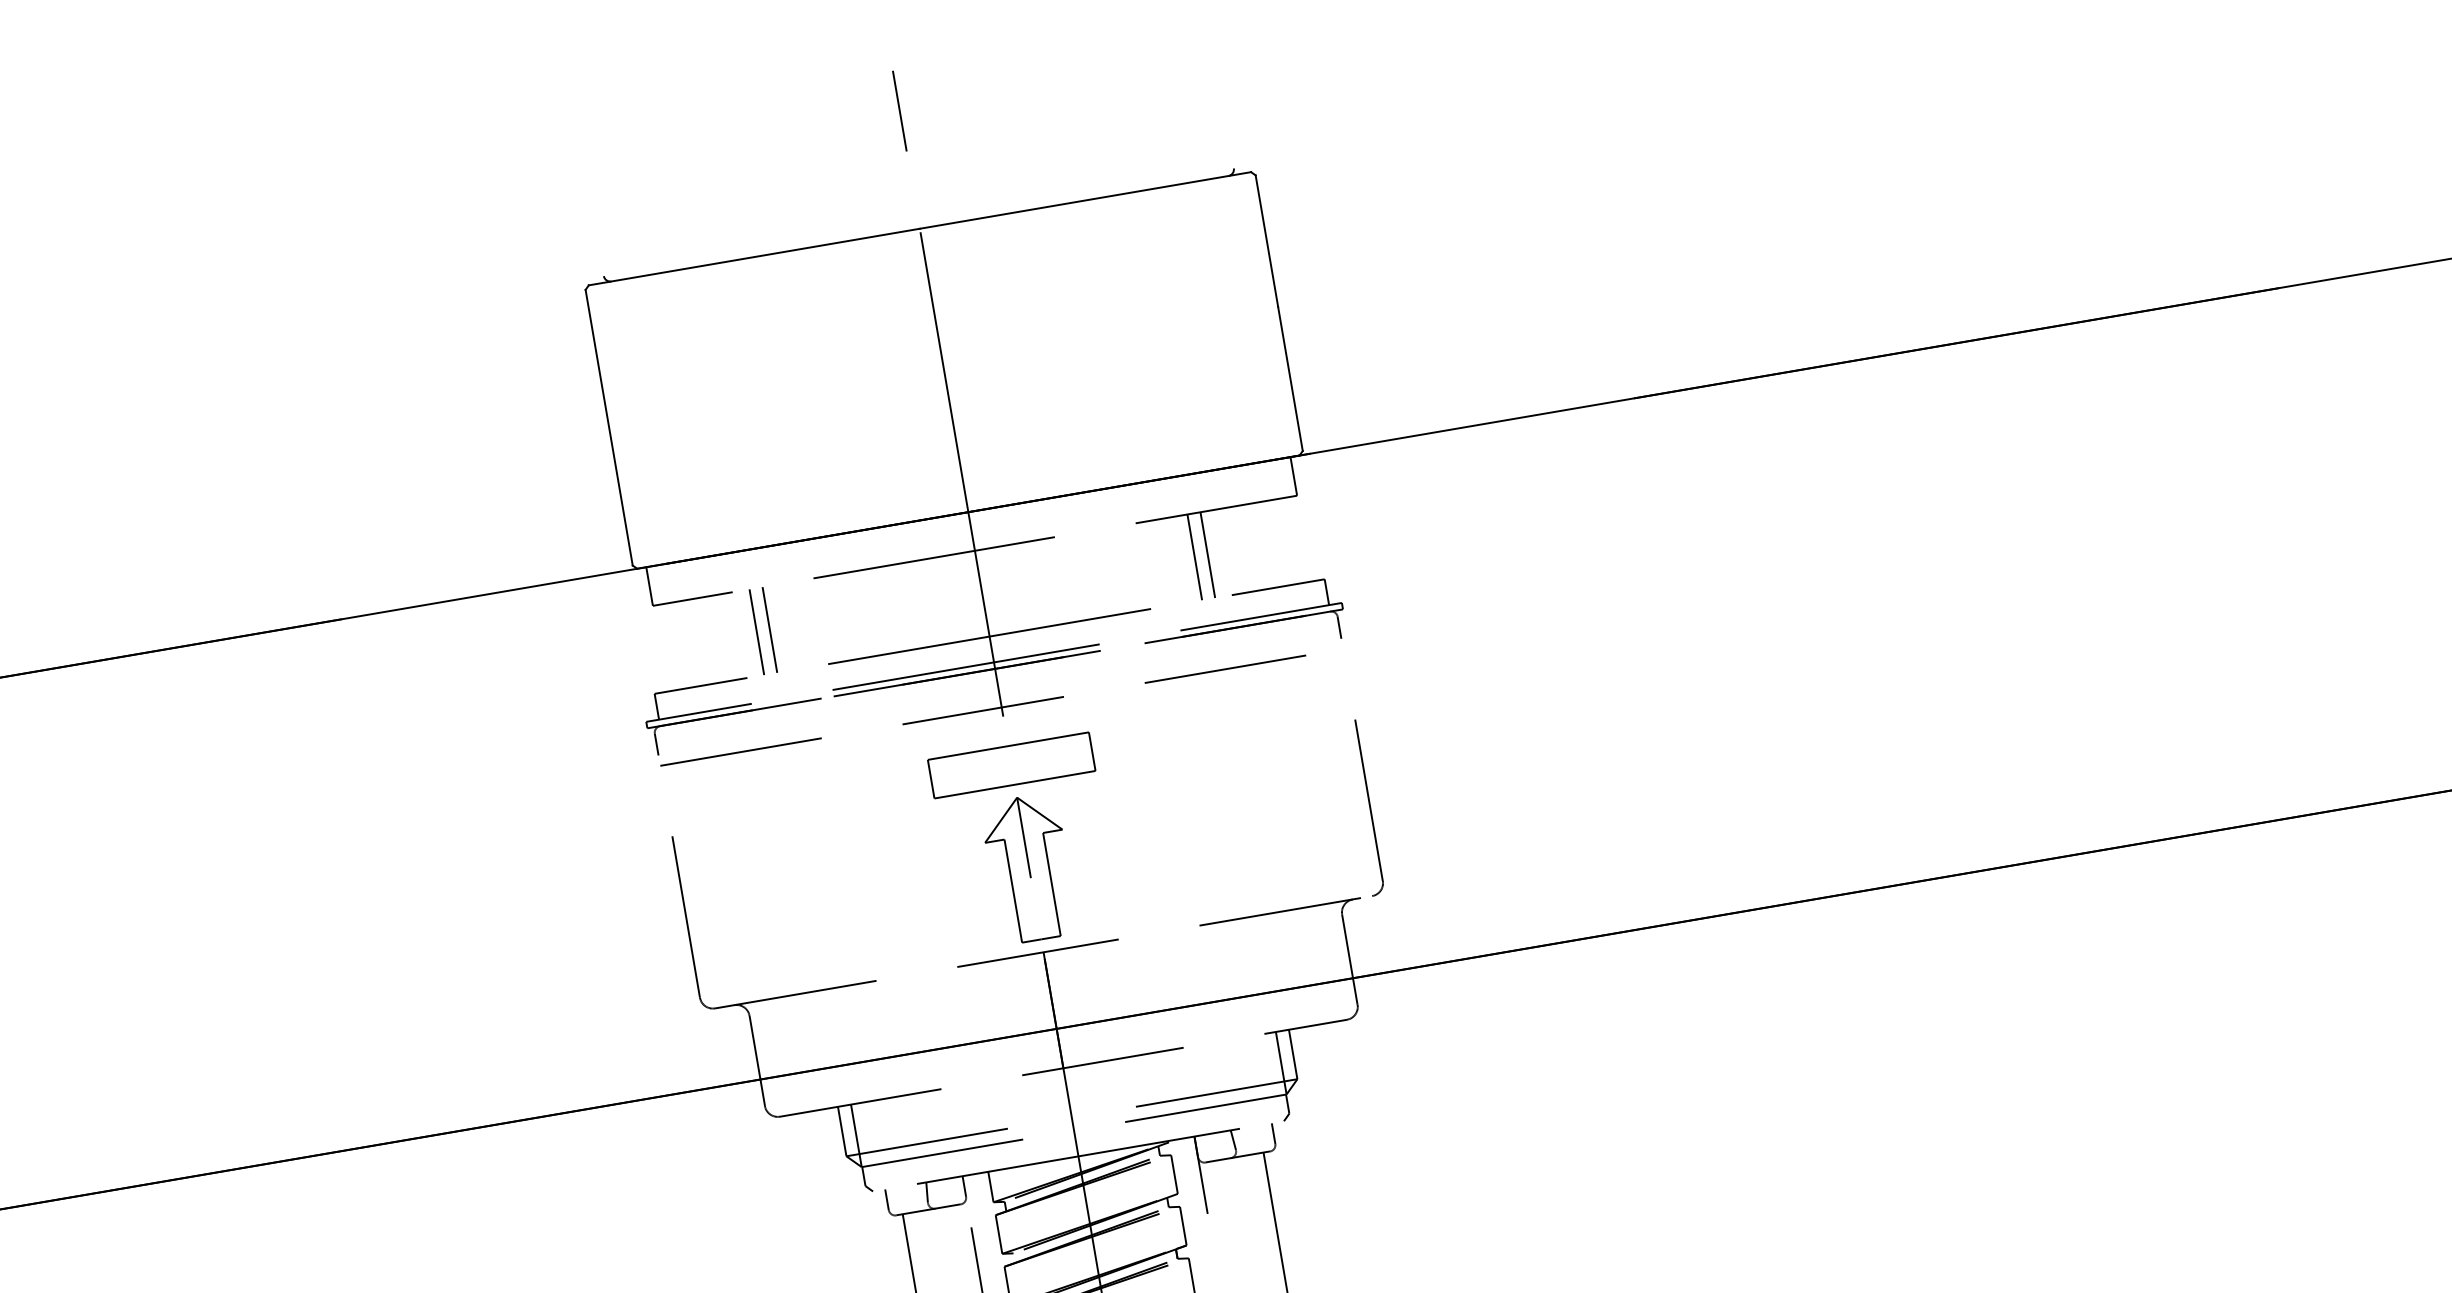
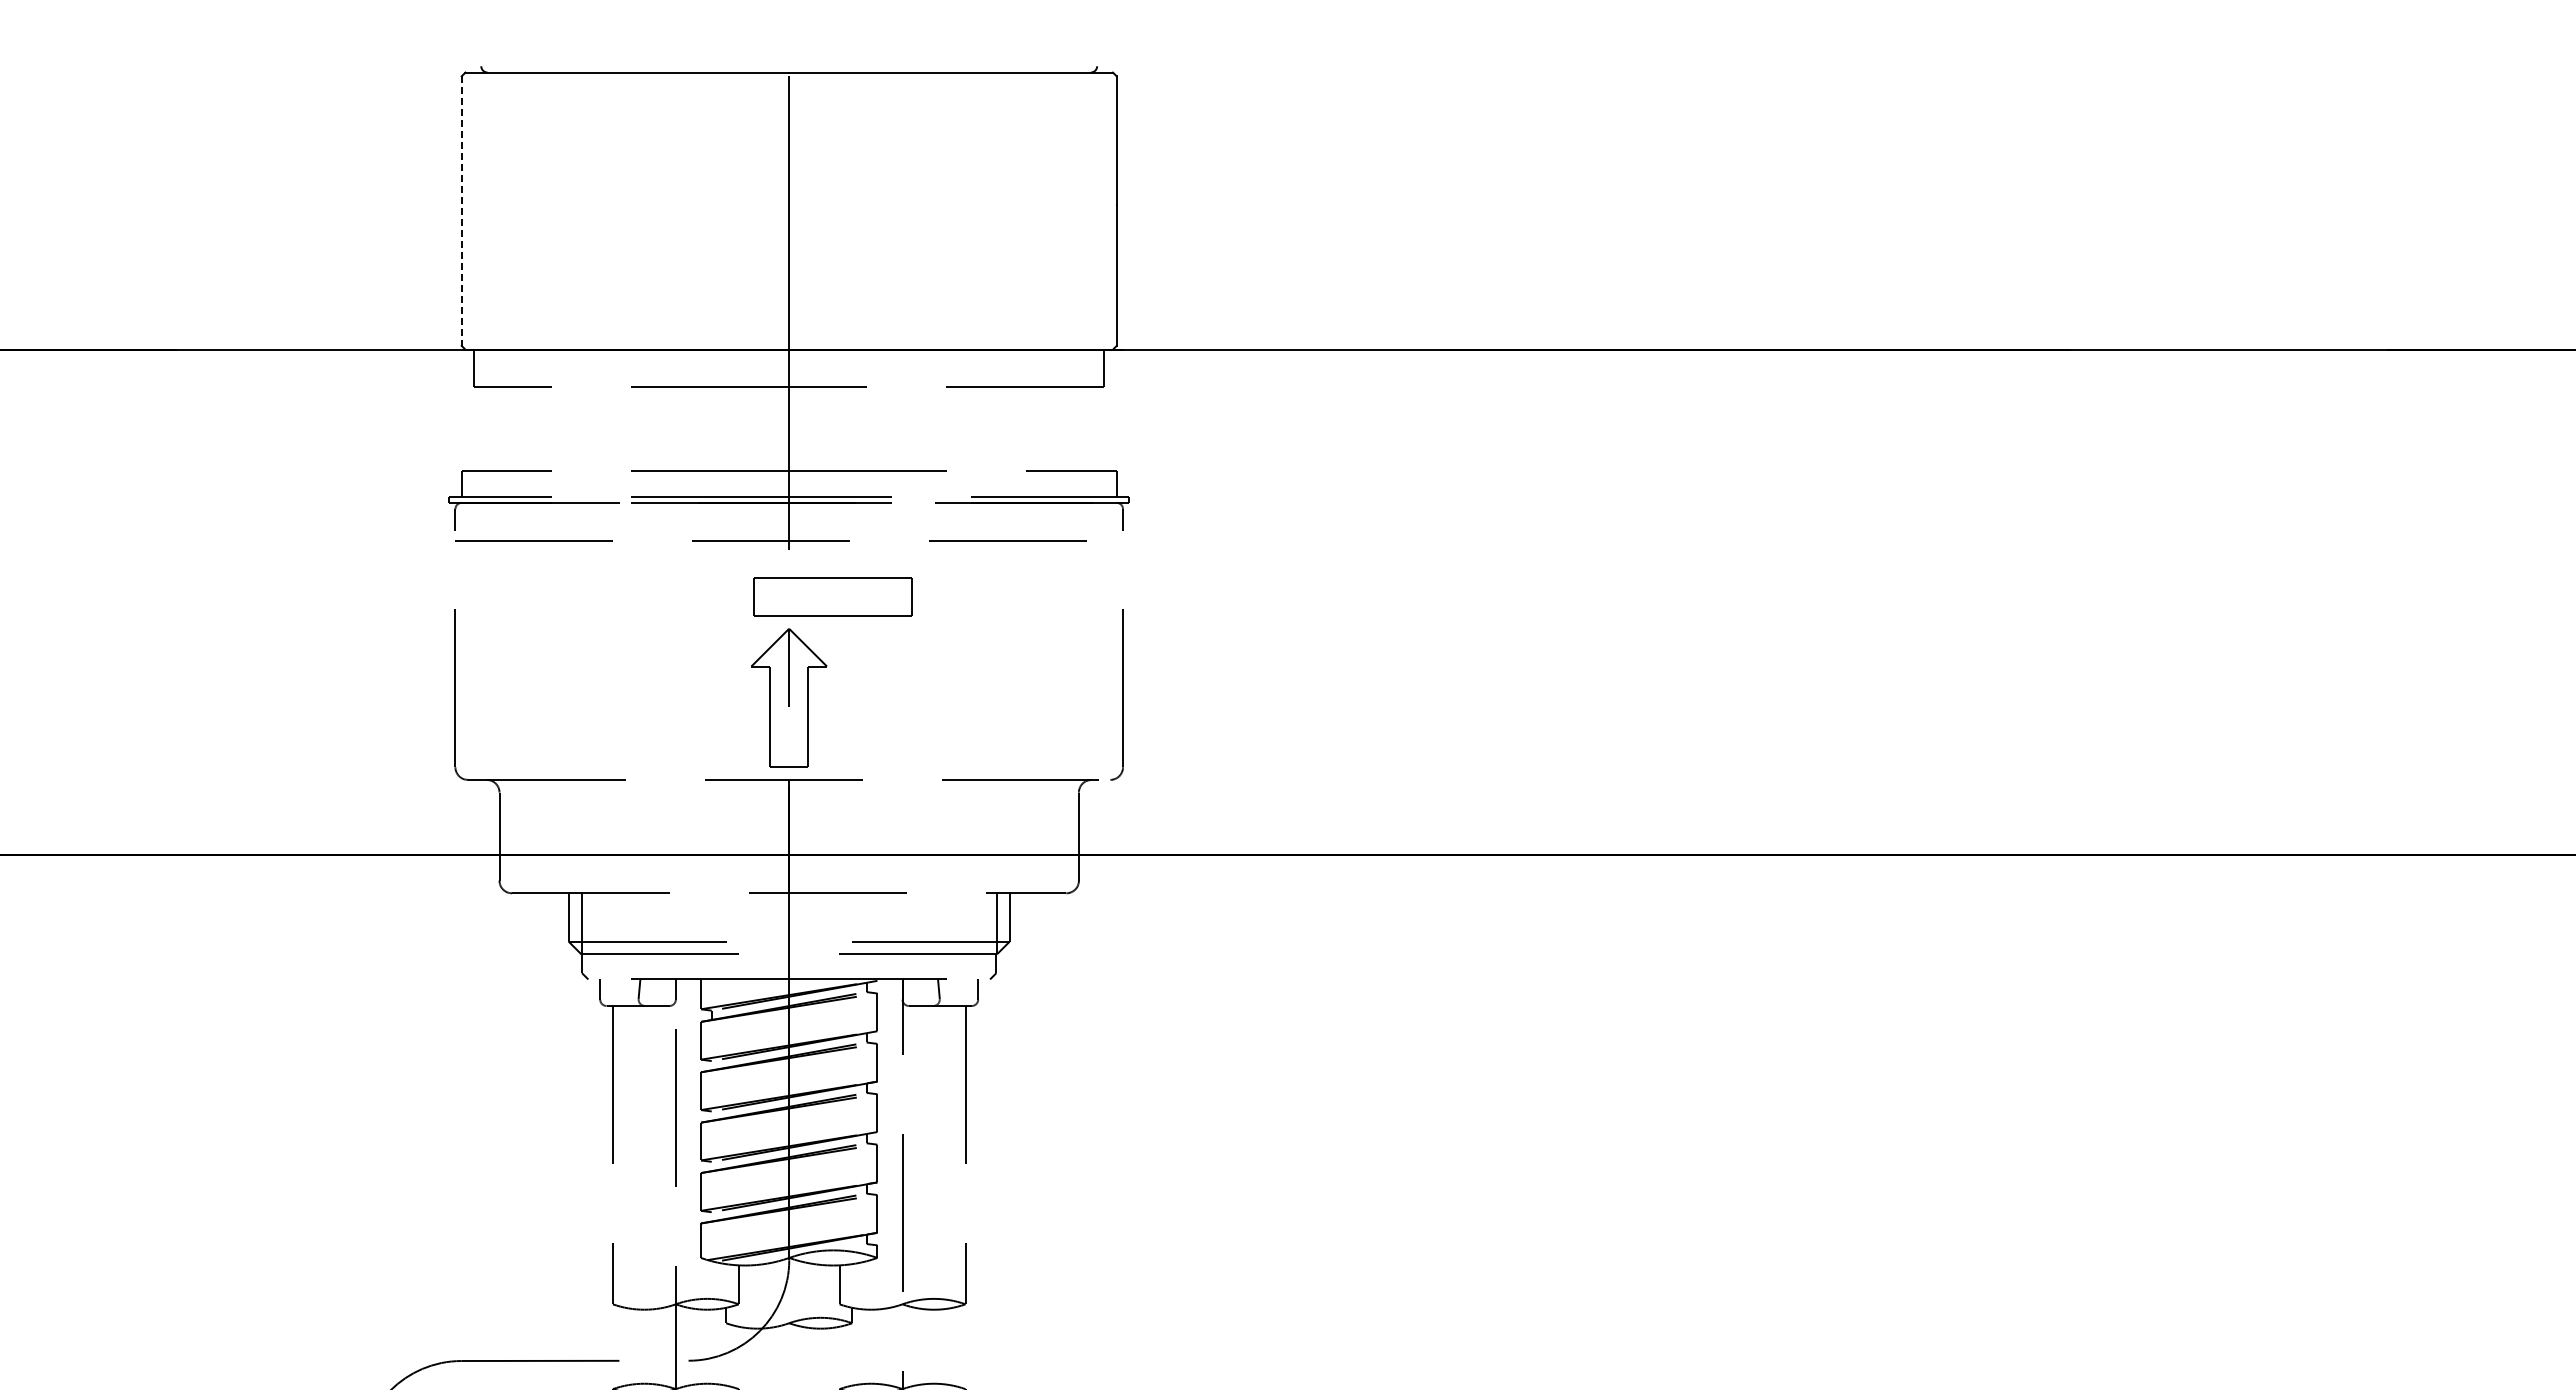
line: (609, 428) -> (461, 211), solid -> dashed
line: (1207, 555) -> (1009, 429), removed
line: (1194, 557) -> (996, 429), removed
line: (769, 630) -> (581, 429), removed
line: (756, 632) -> (568, 429), removed
part: (1010, 764) -> (832, 596), moved

